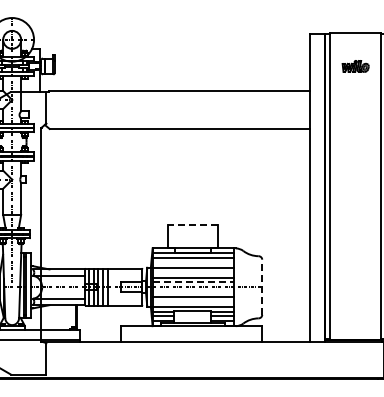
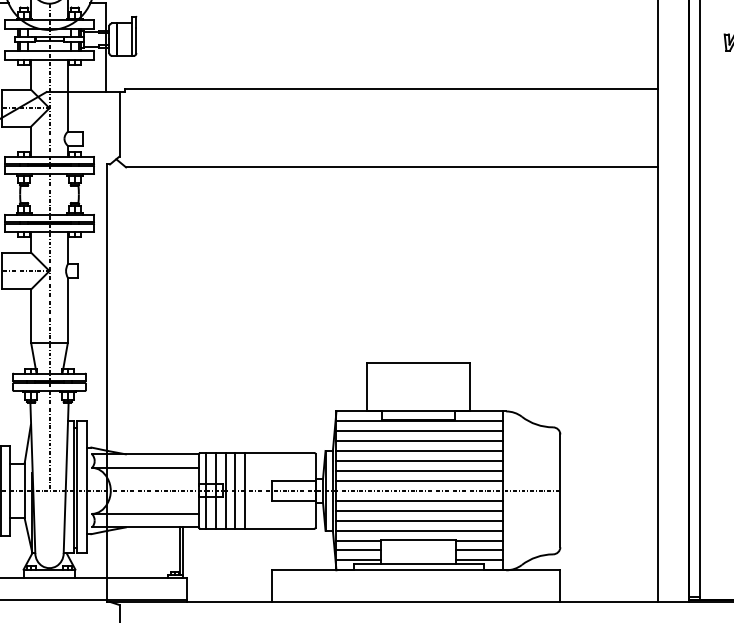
line: (192, 224) -> (417, 362), dashed -> solid
line: (192, 263) -> (417, 442), added
line: (192, 272) -> (417, 460), added
line: (193, 282) -> (419, 481), dashed -> solid
line: (262, 287) -> (560, 491), dashed -> solid
line: (192, 292) -> (417, 501), added
line: (192, 301) -> (417, 519), added

